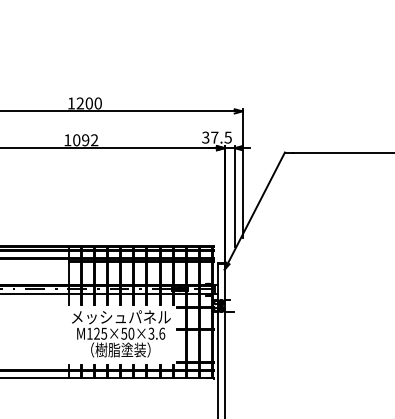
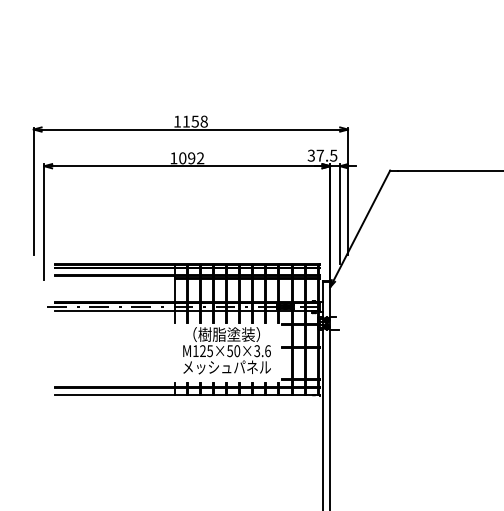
text: (88, 103) -> (194, 121), 1200 -> 1158
text: (121, 317) -> (227, 334), メッシュパネル -> （樹脂塗装）
text: (120, 349) -> (226, 366), （樹脂塗装） -> メッシュパネル

